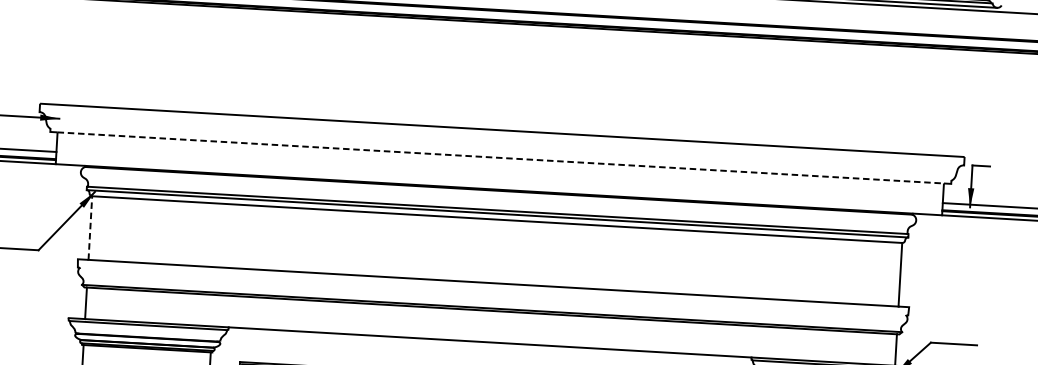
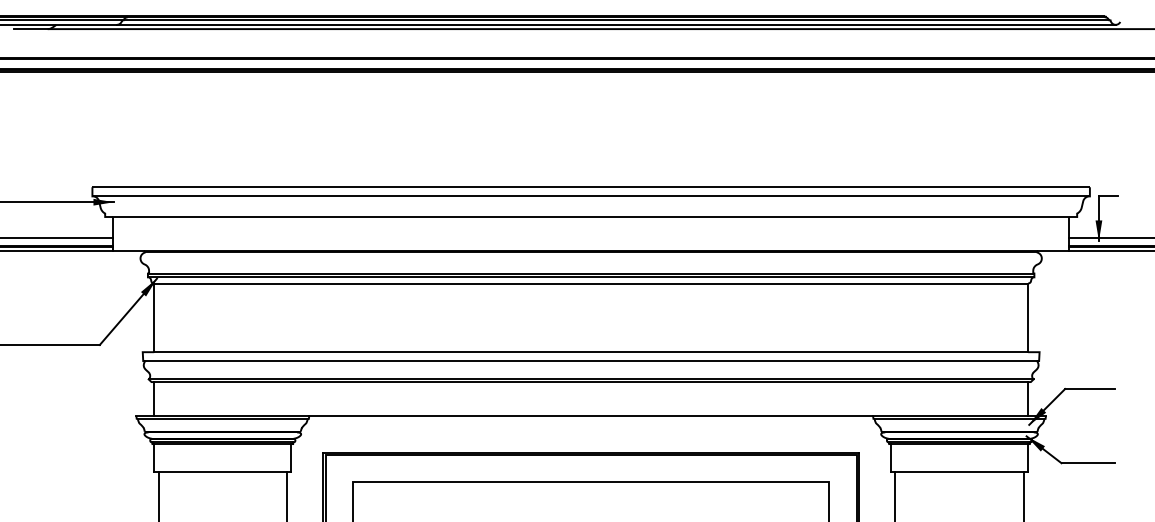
line: (501, 138) -> (590, 196), added
line: (501, 158) -> (591, 217), dashed -> solid
line: (90, 227) -> (154, 317), dashed -> solid
line: (493, 291) -> (591, 361), added

